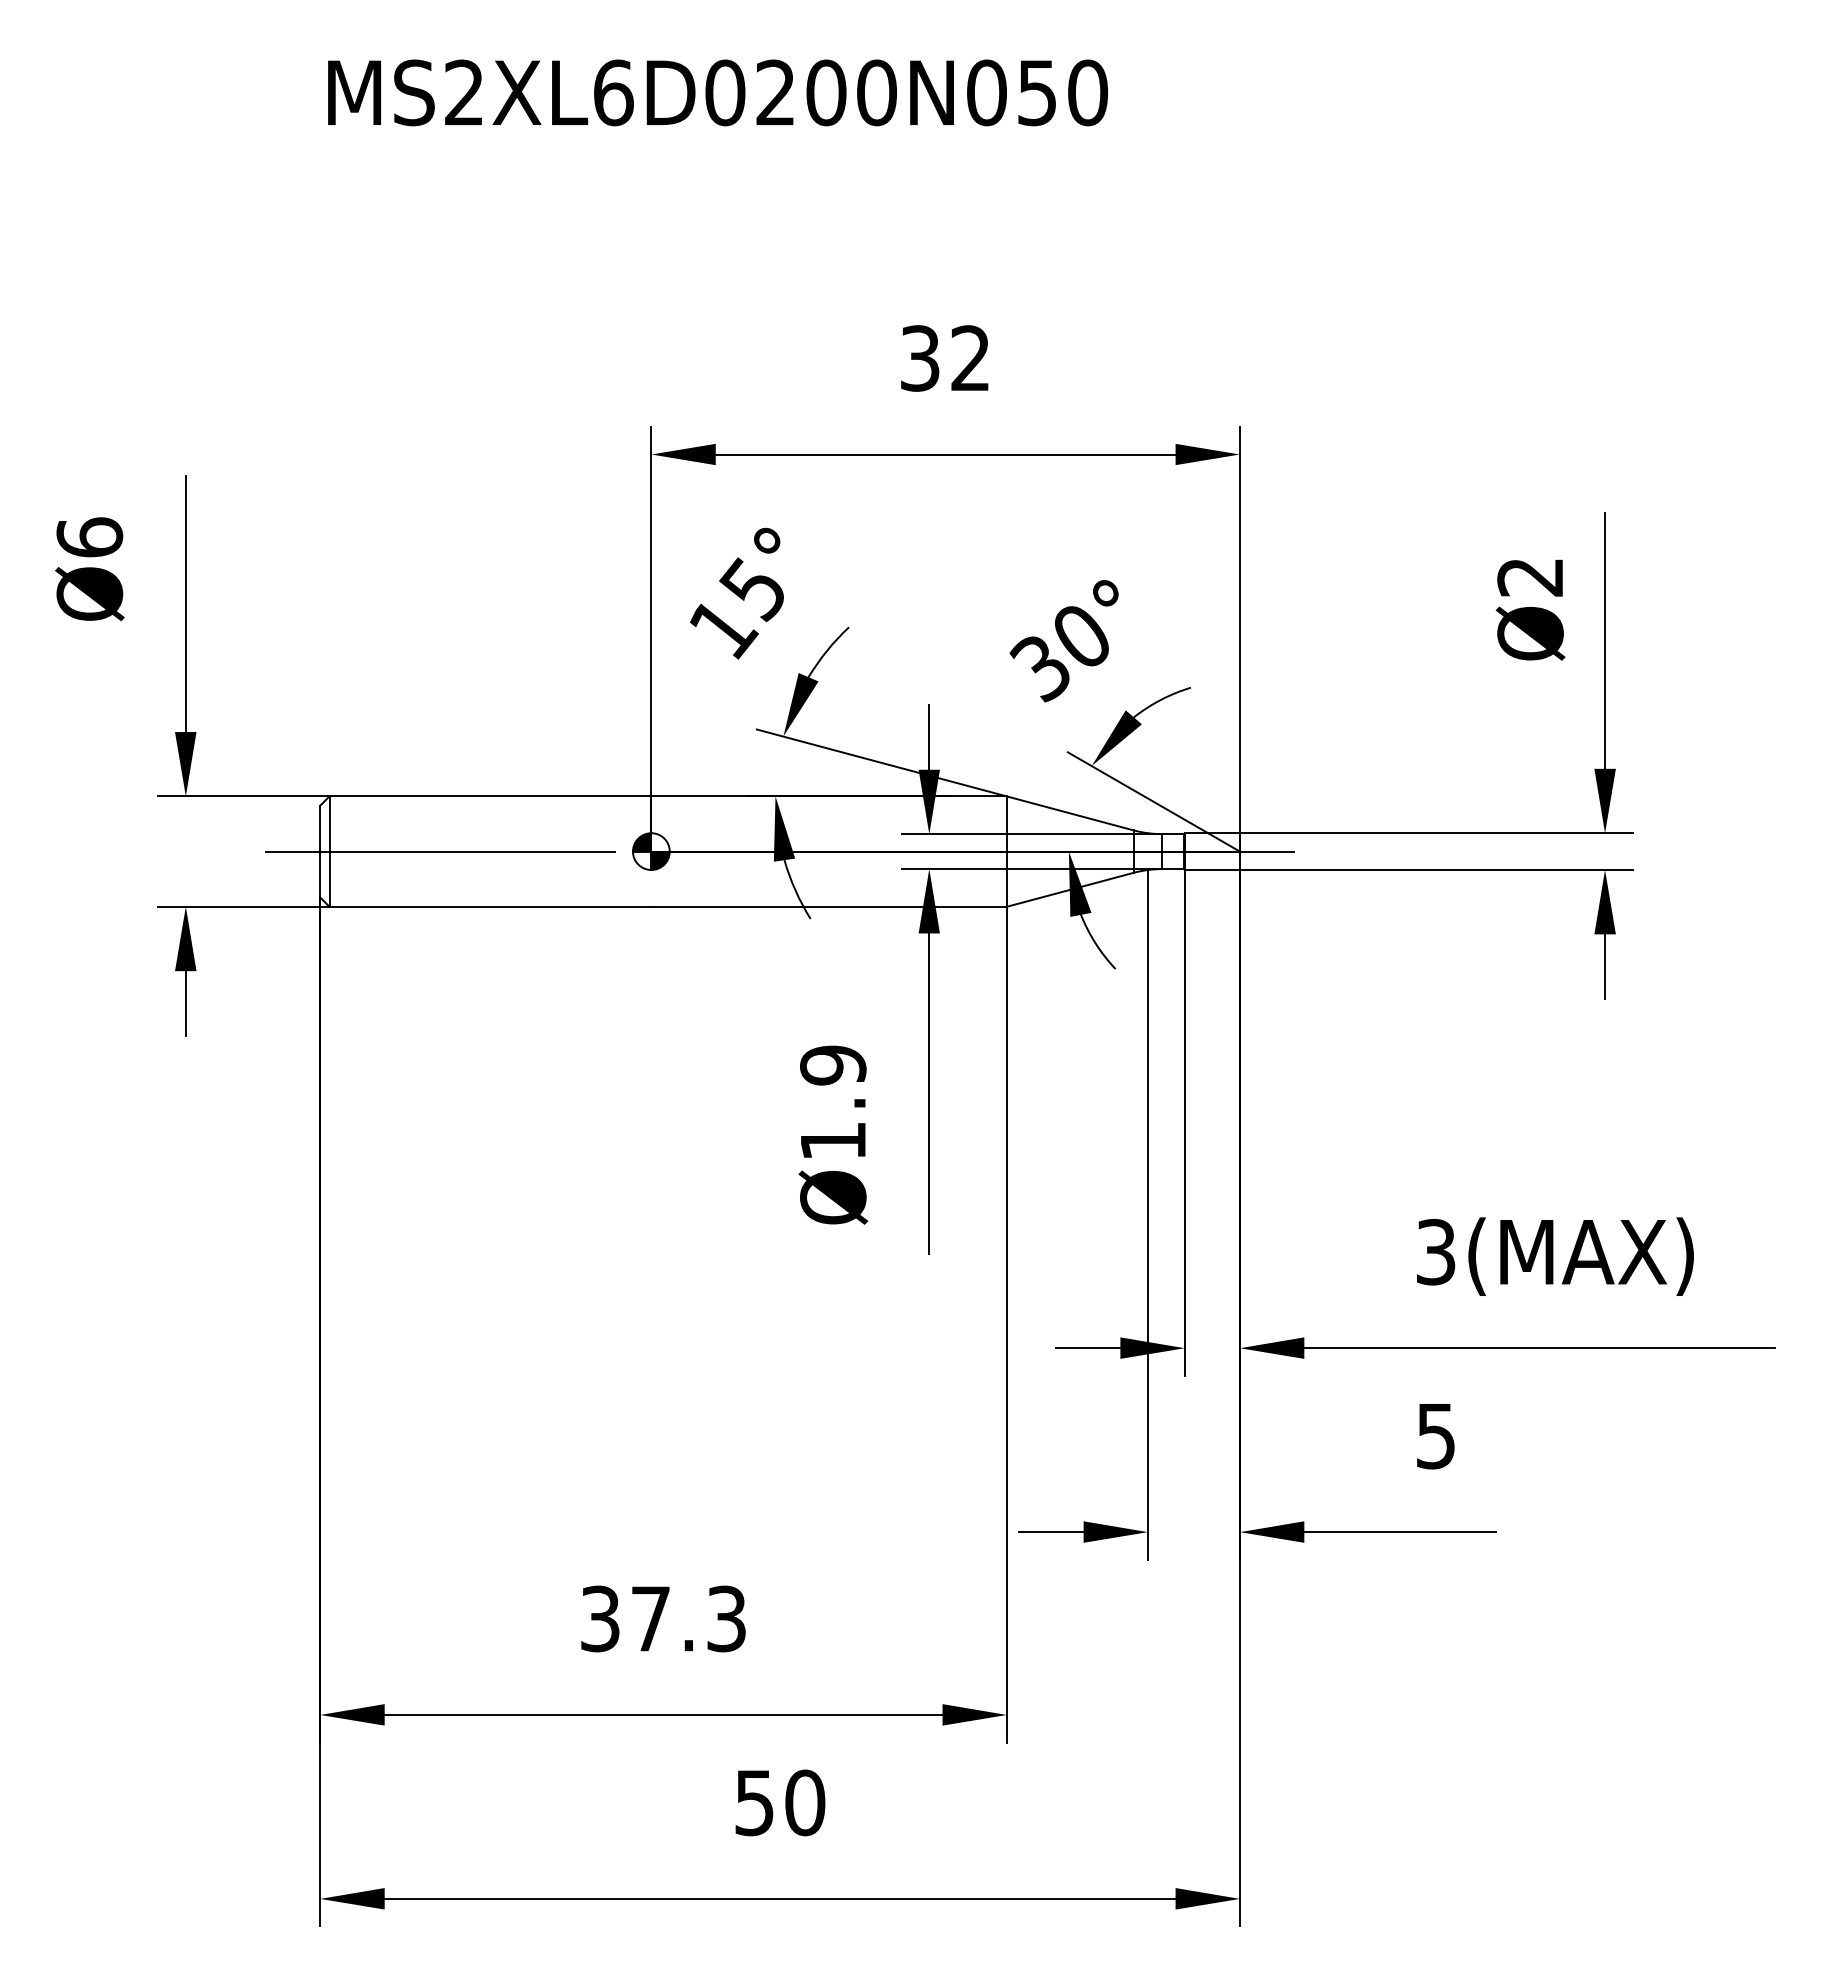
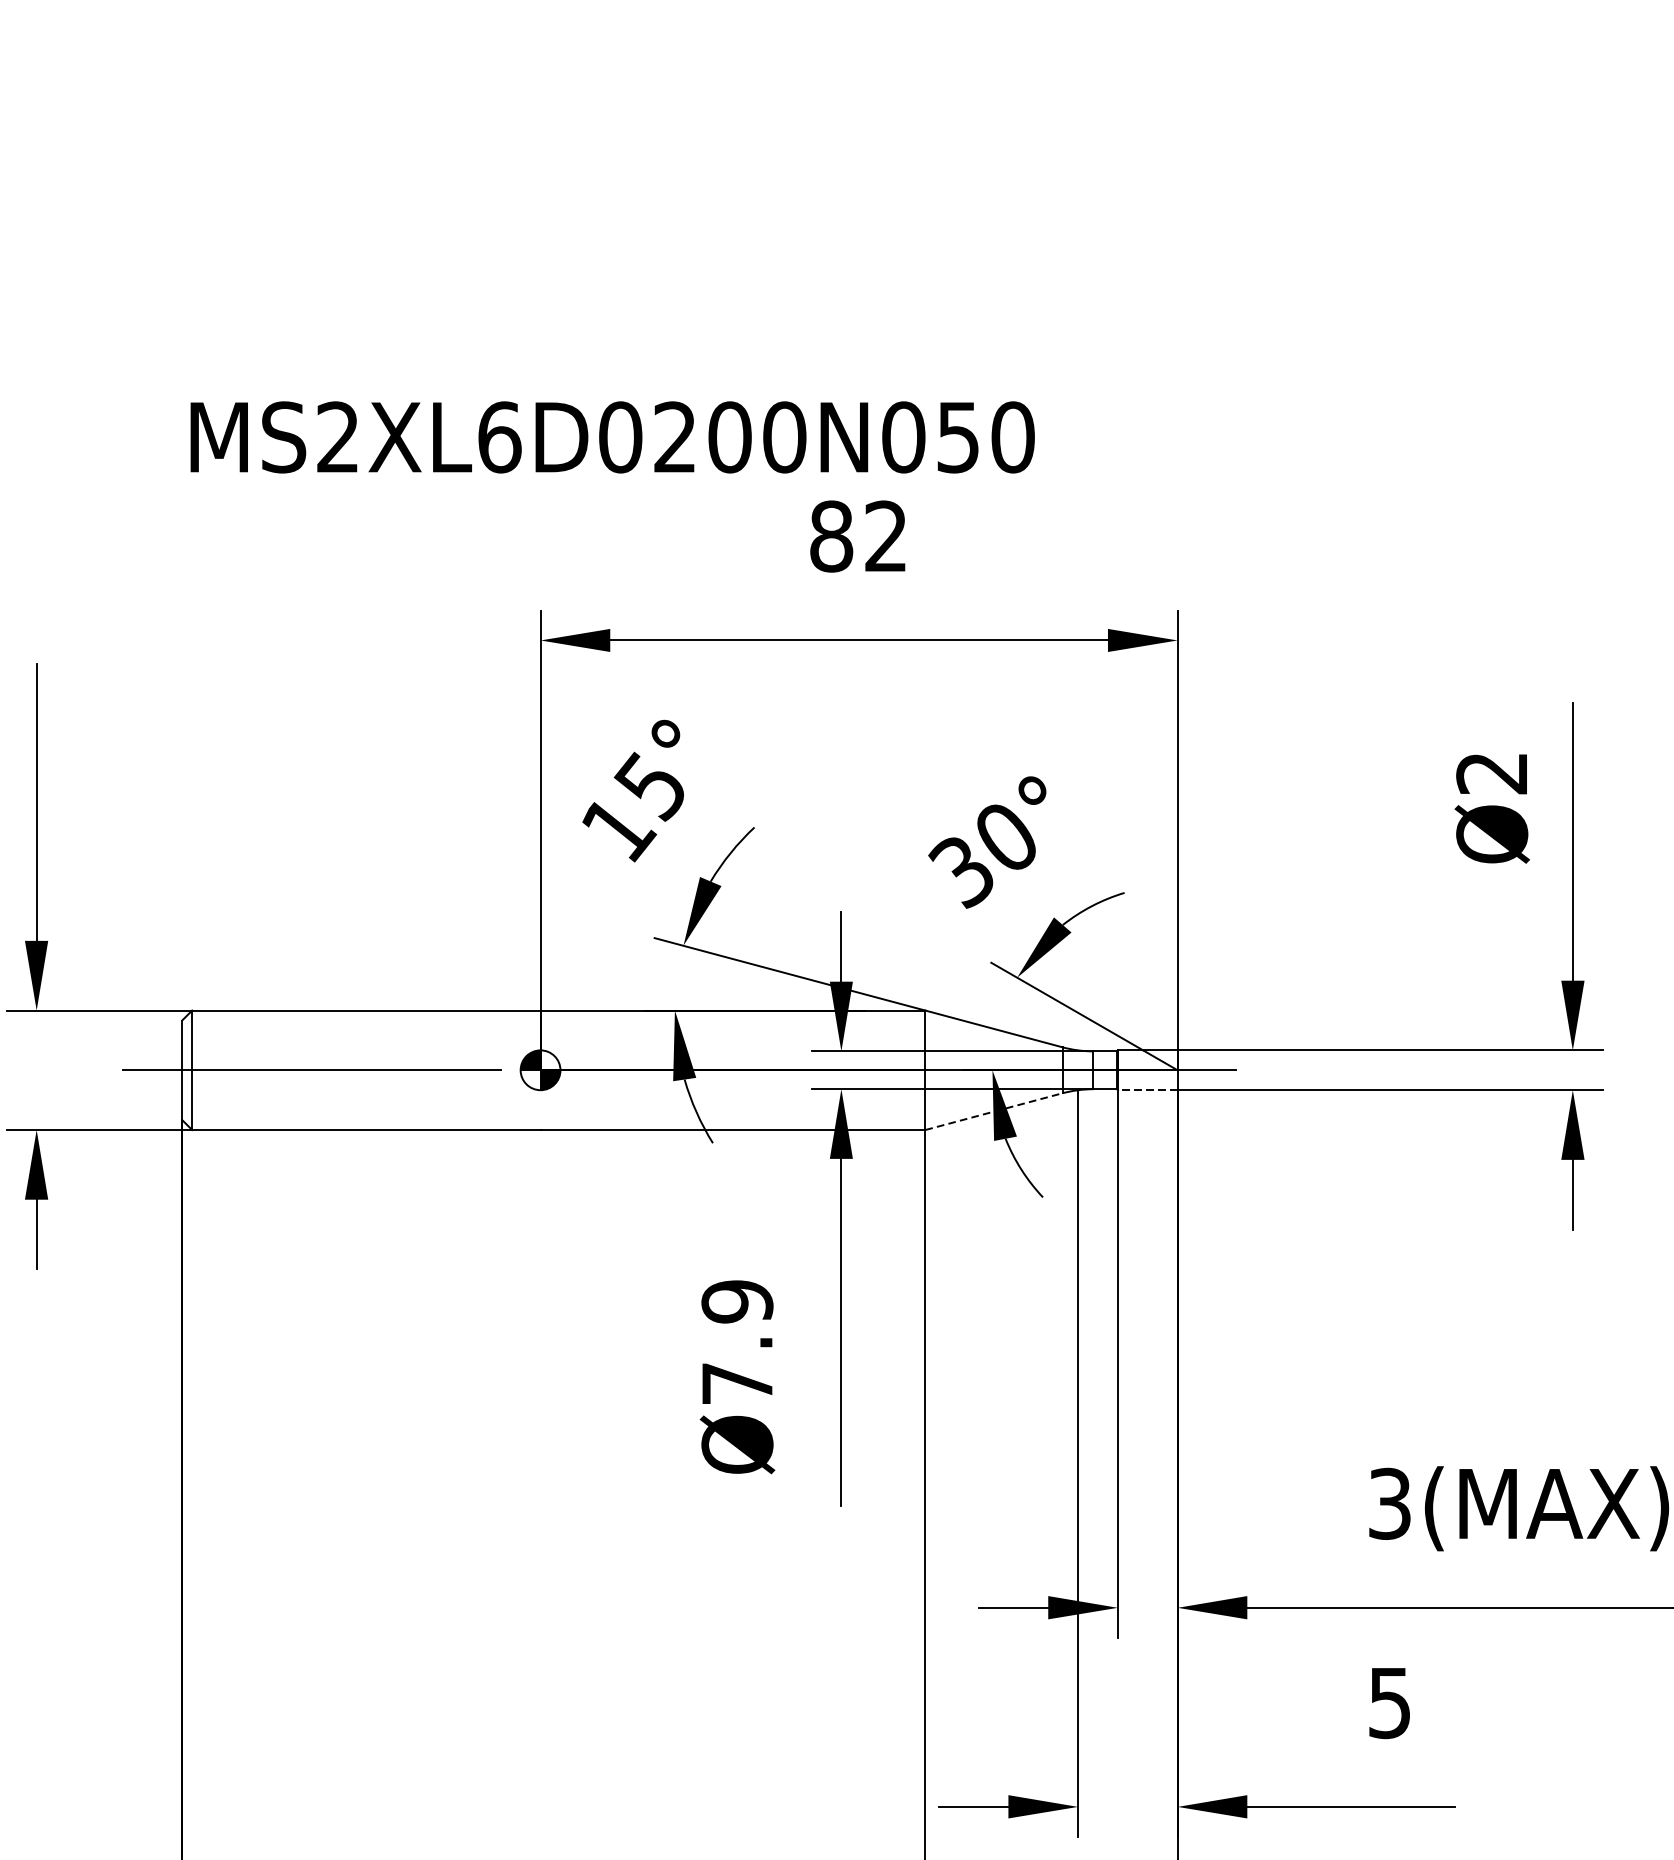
text: (717, 92) -> (612, 436), moved
text: (920, 358) -> (831, 536), 32 -> 82
line: (1212, 870) -> (1147, 1090), solid -> dashed
line: (1070, 889) -> (994, 1111), solid -> dashed
text: (833, 1140) -> (737, 1382), Ø1.9 -> Ø7.9

